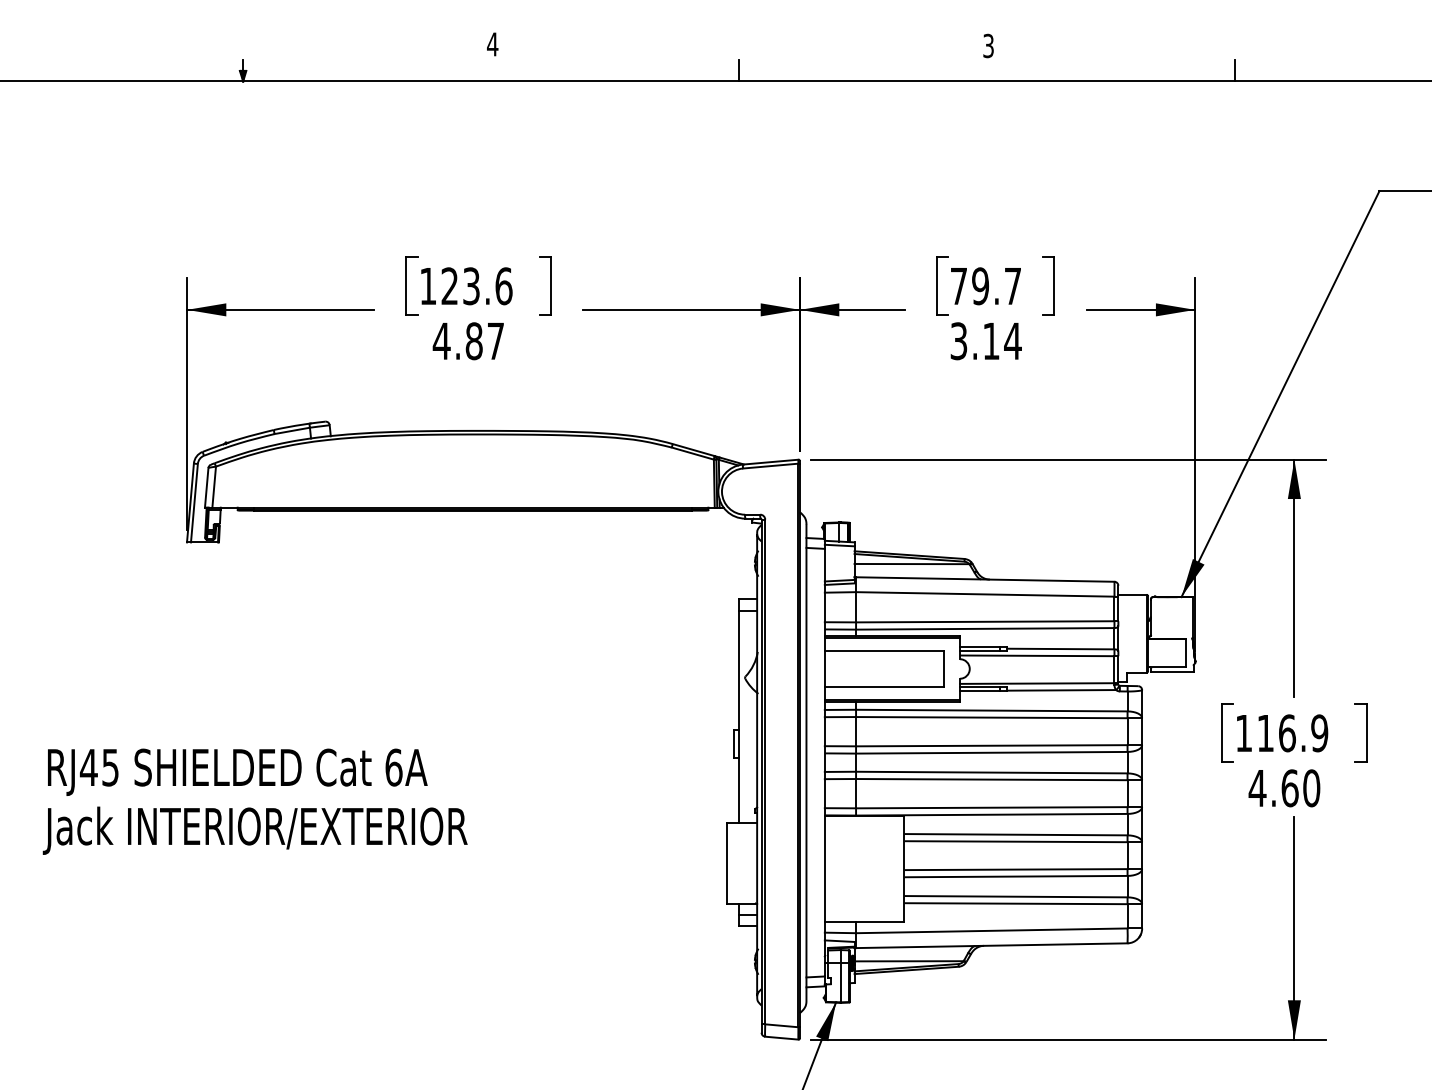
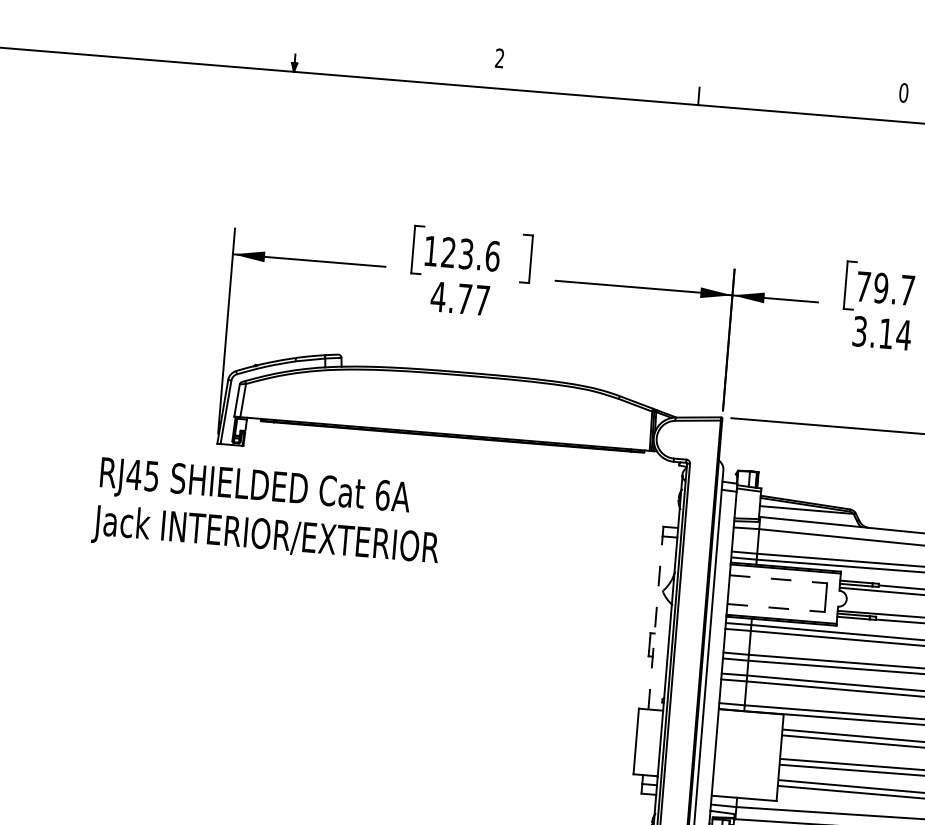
text: (492, 44) -> (499, 58), 4 -> 2
text: (988, 45) -> (903, 92), 3 -> 0
text: (473, 341) -> (464, 299), 4.87 -> 4.77
line: (884, 651) -> (778, 579), solid -> dashed
line: (884, 686) -> (776, 607), solid -> dashed
line: (739, 716) -> (655, 622), solid -> dashed
text: (254, 801) -> (266, 513), moved

